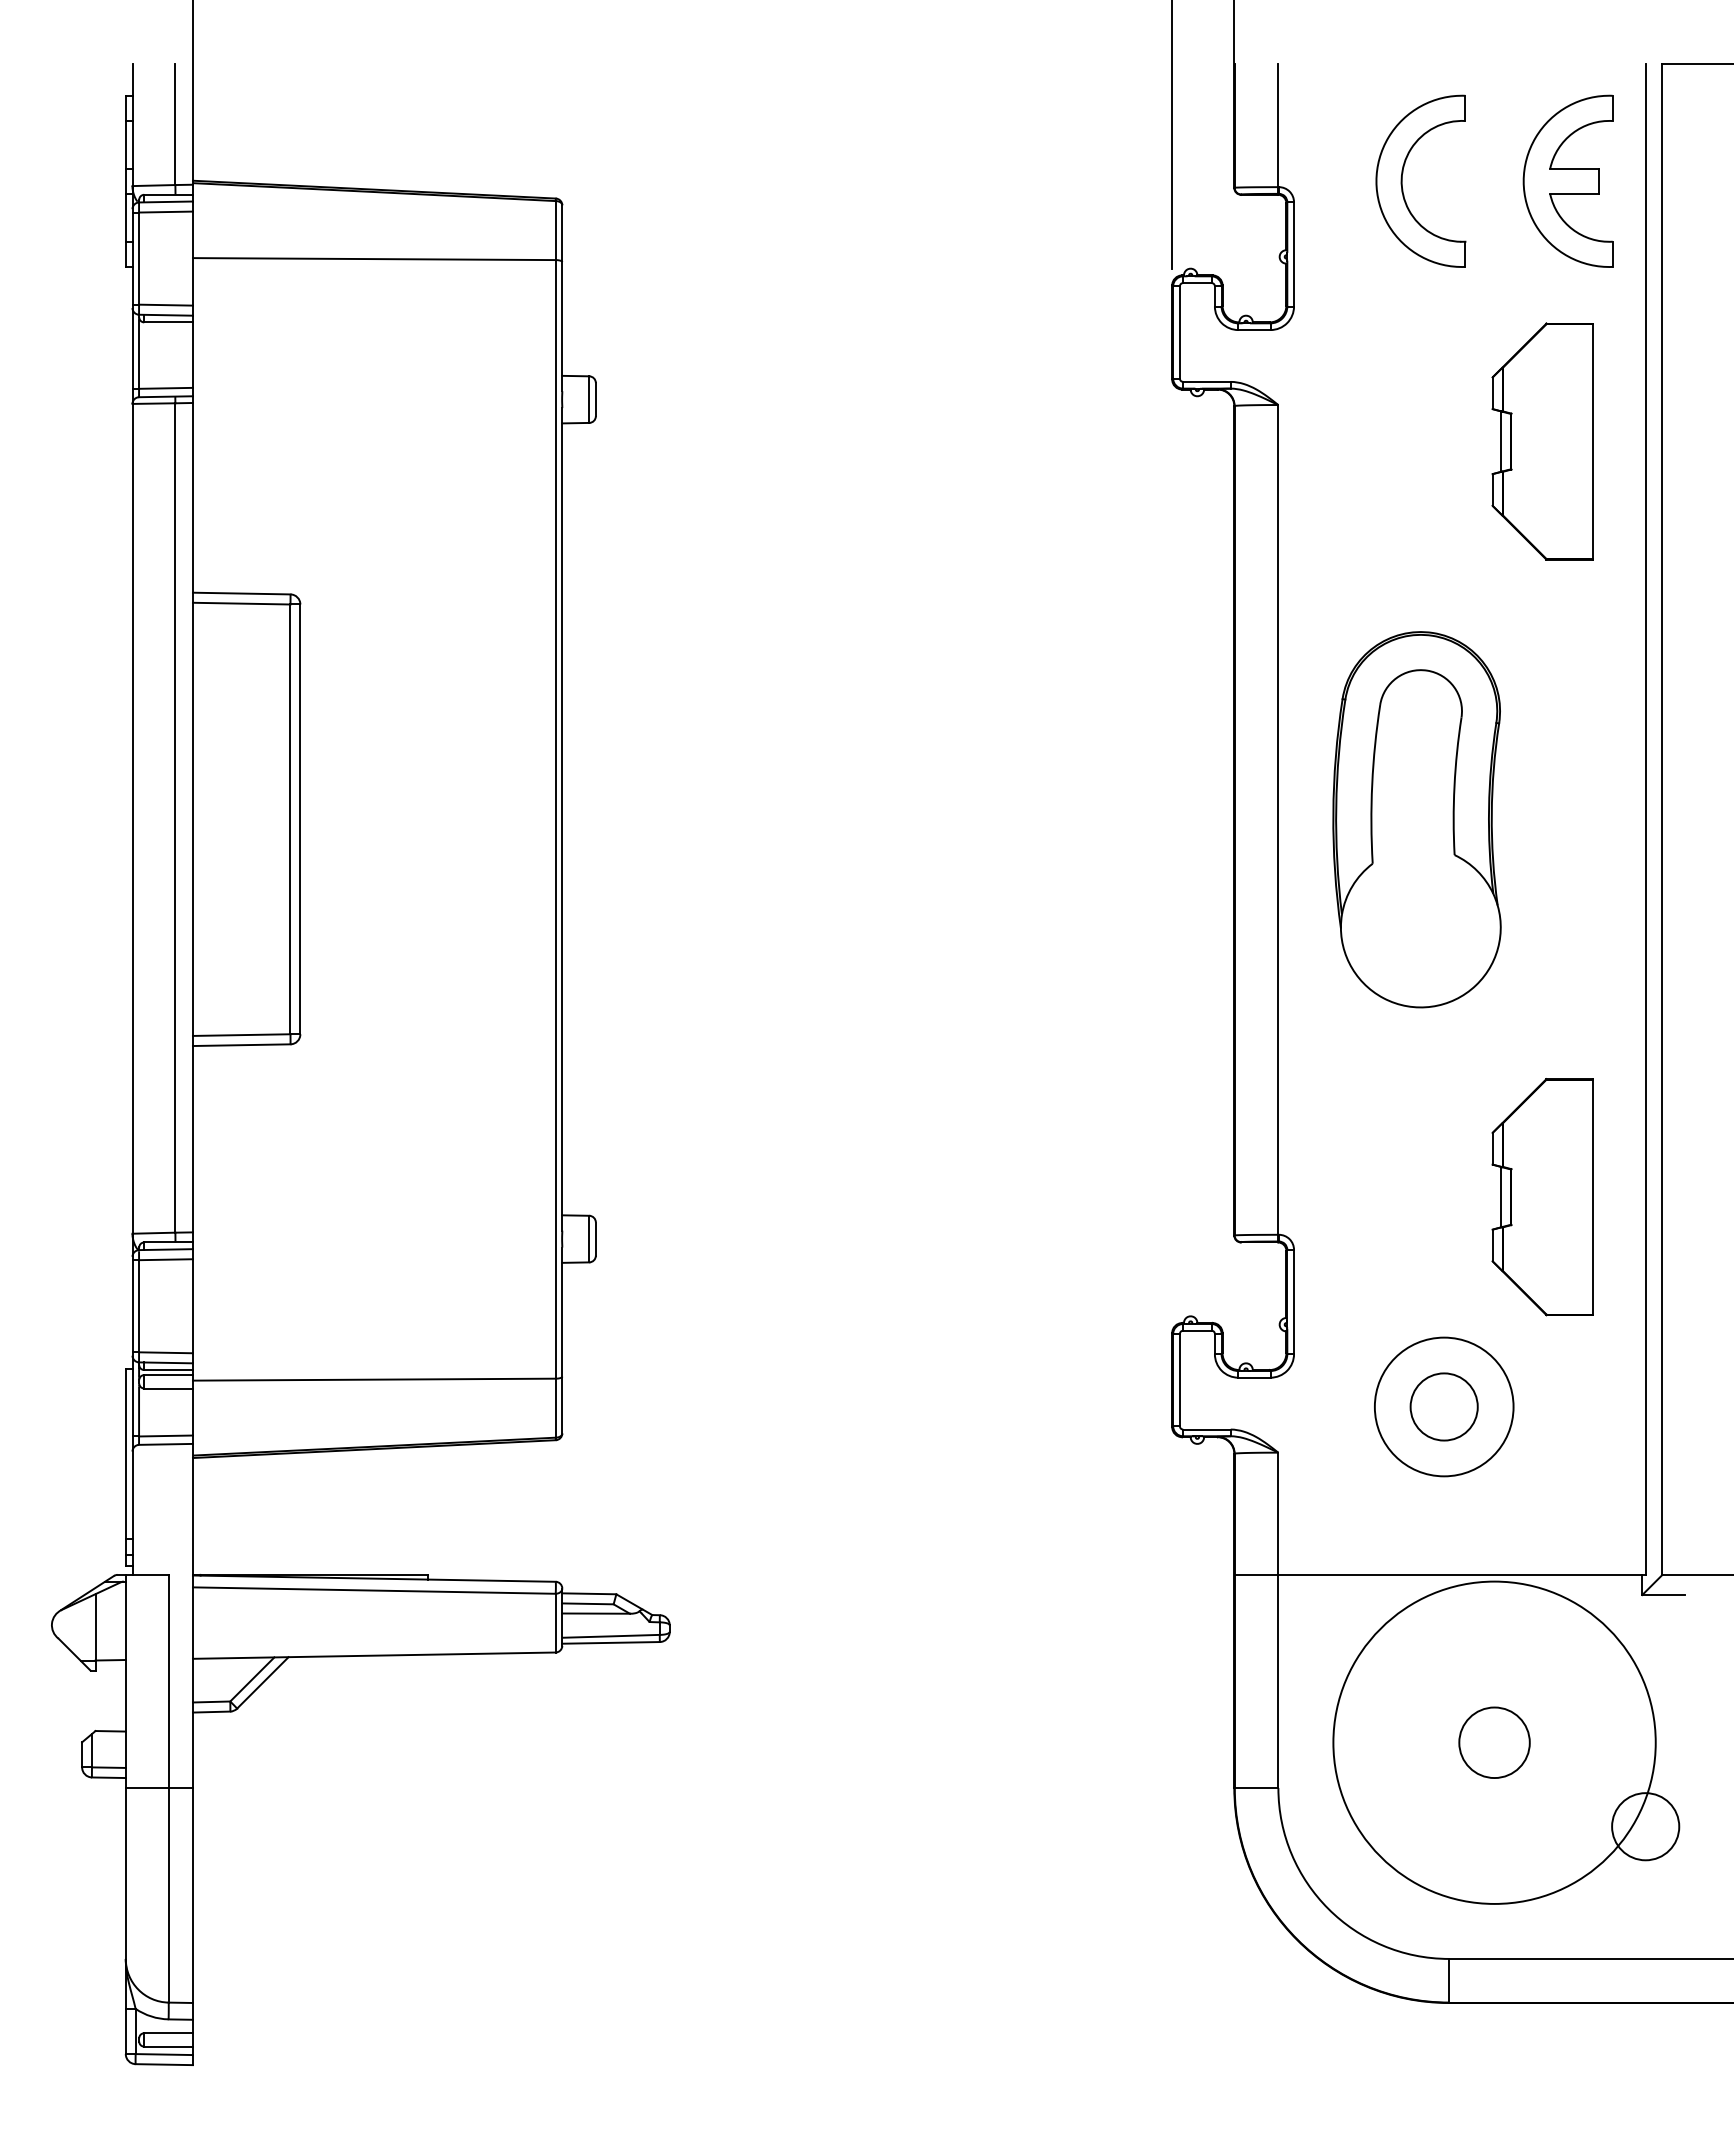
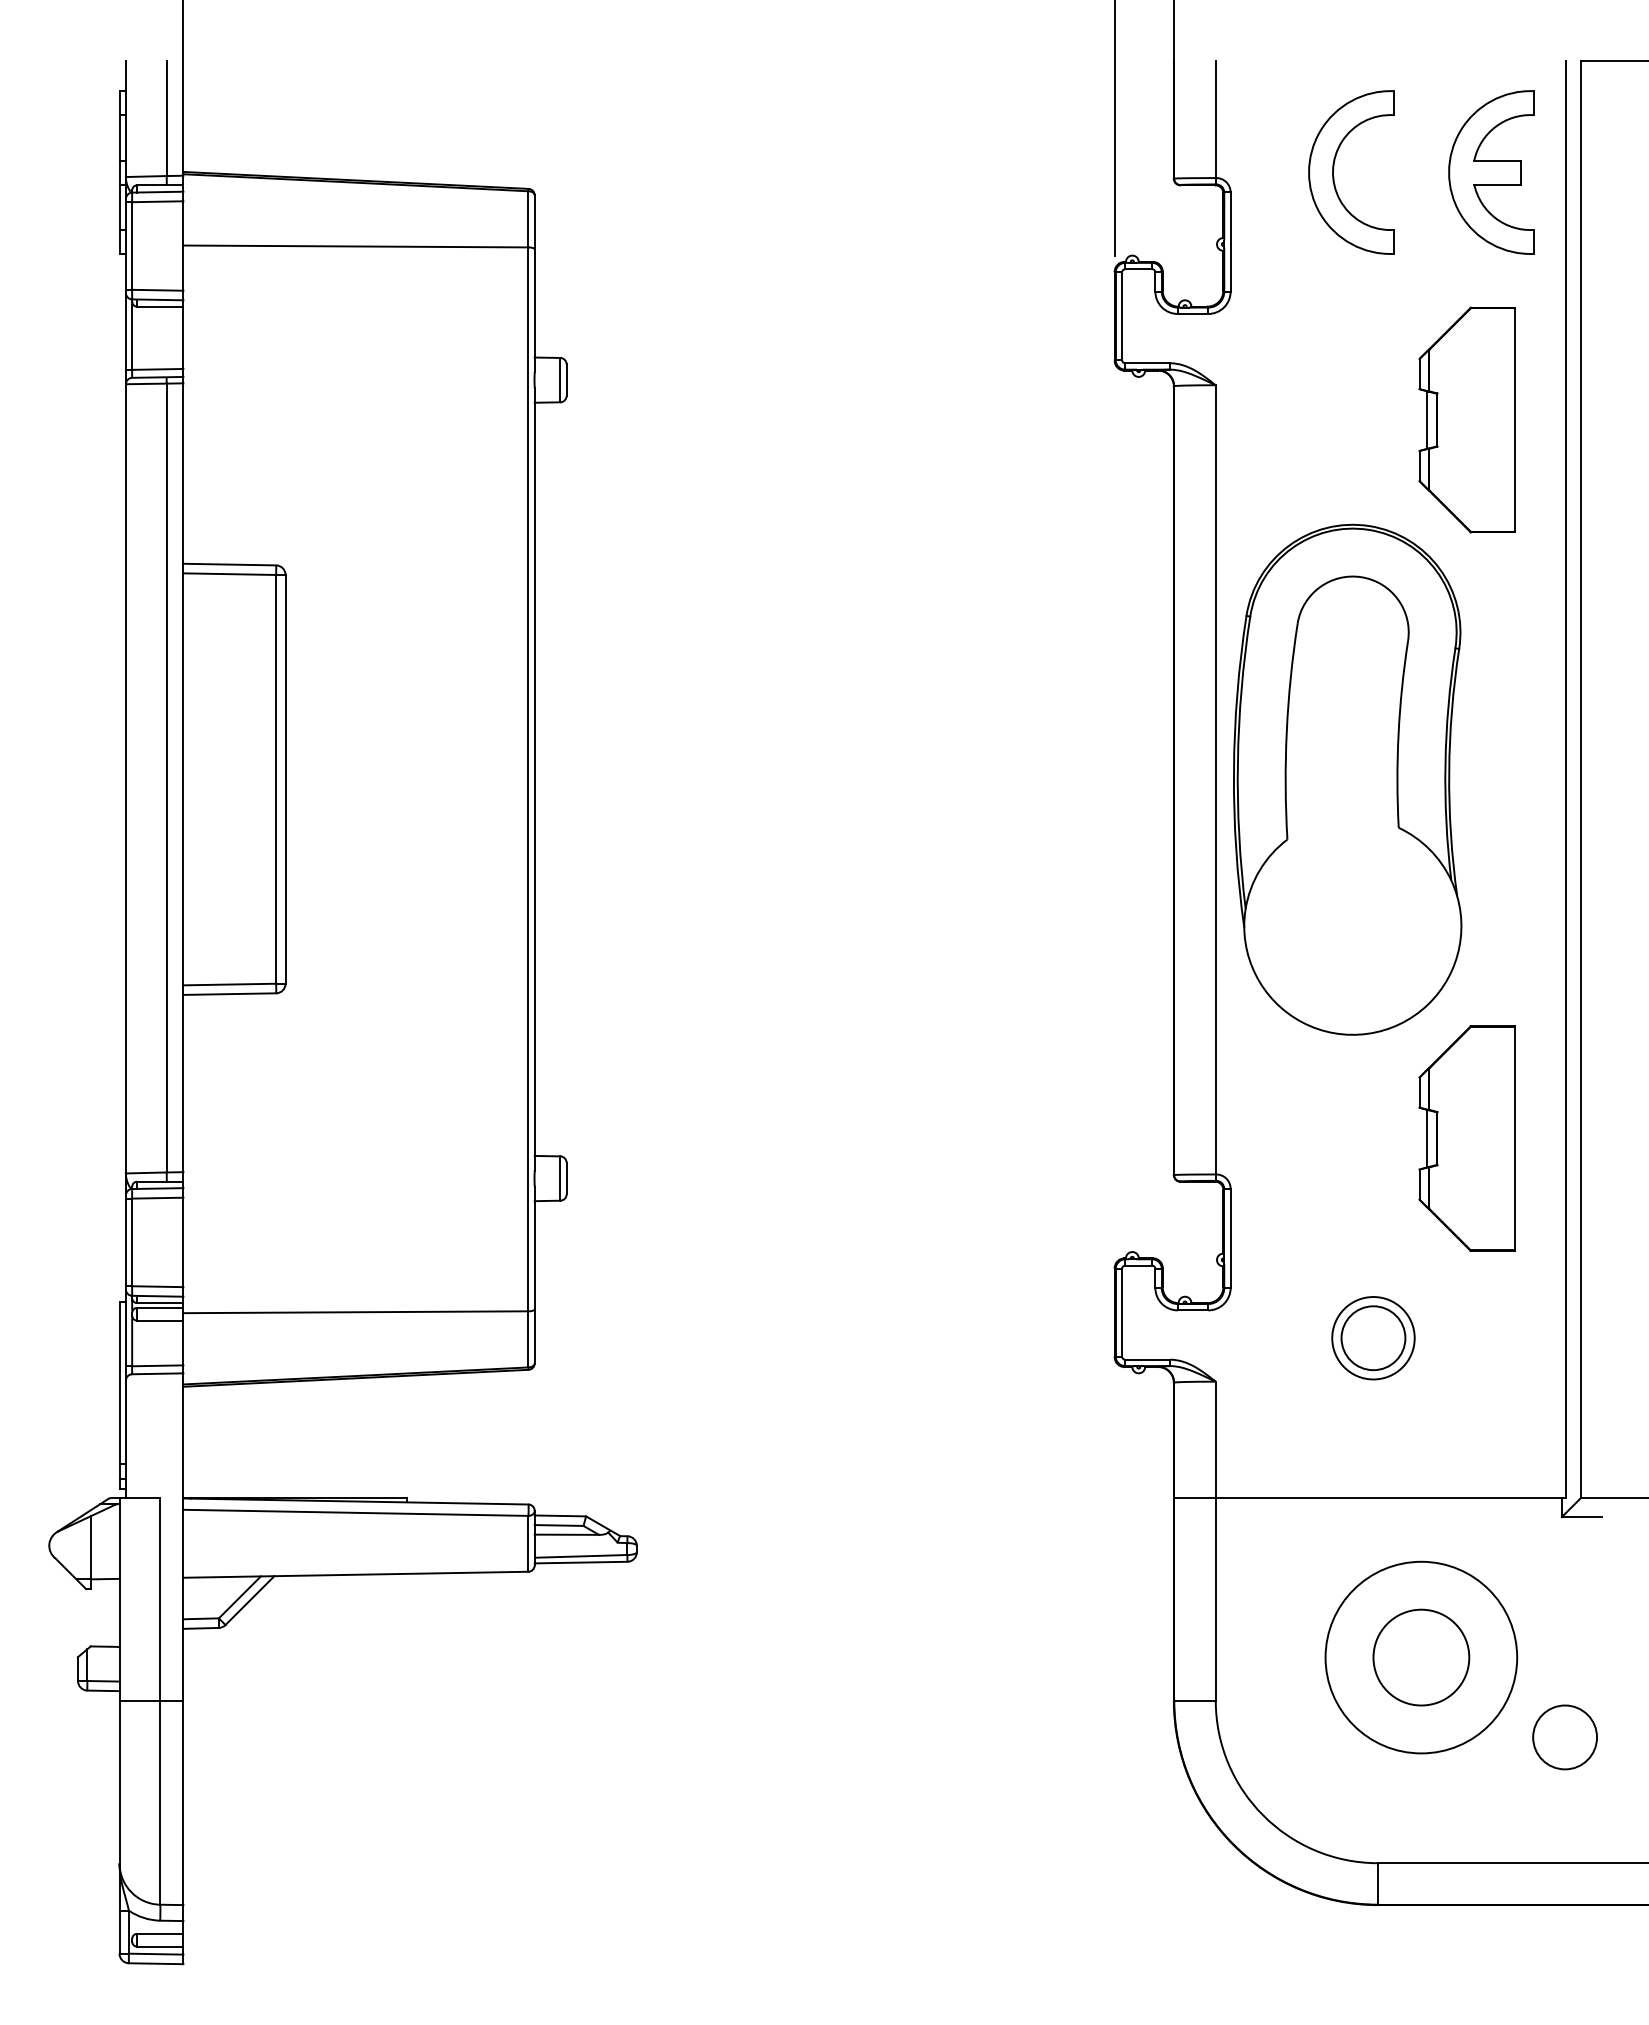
part: (1416, 819) -> (1347, 779), size x1.43
circle: (1443, 1406) -> (1372, 1337), size x0.62
circle: (1494, 1742) -> (1421, 1657), size x0.62
circle: (1494, 1742) -> (1421, 1657), size x1.43

